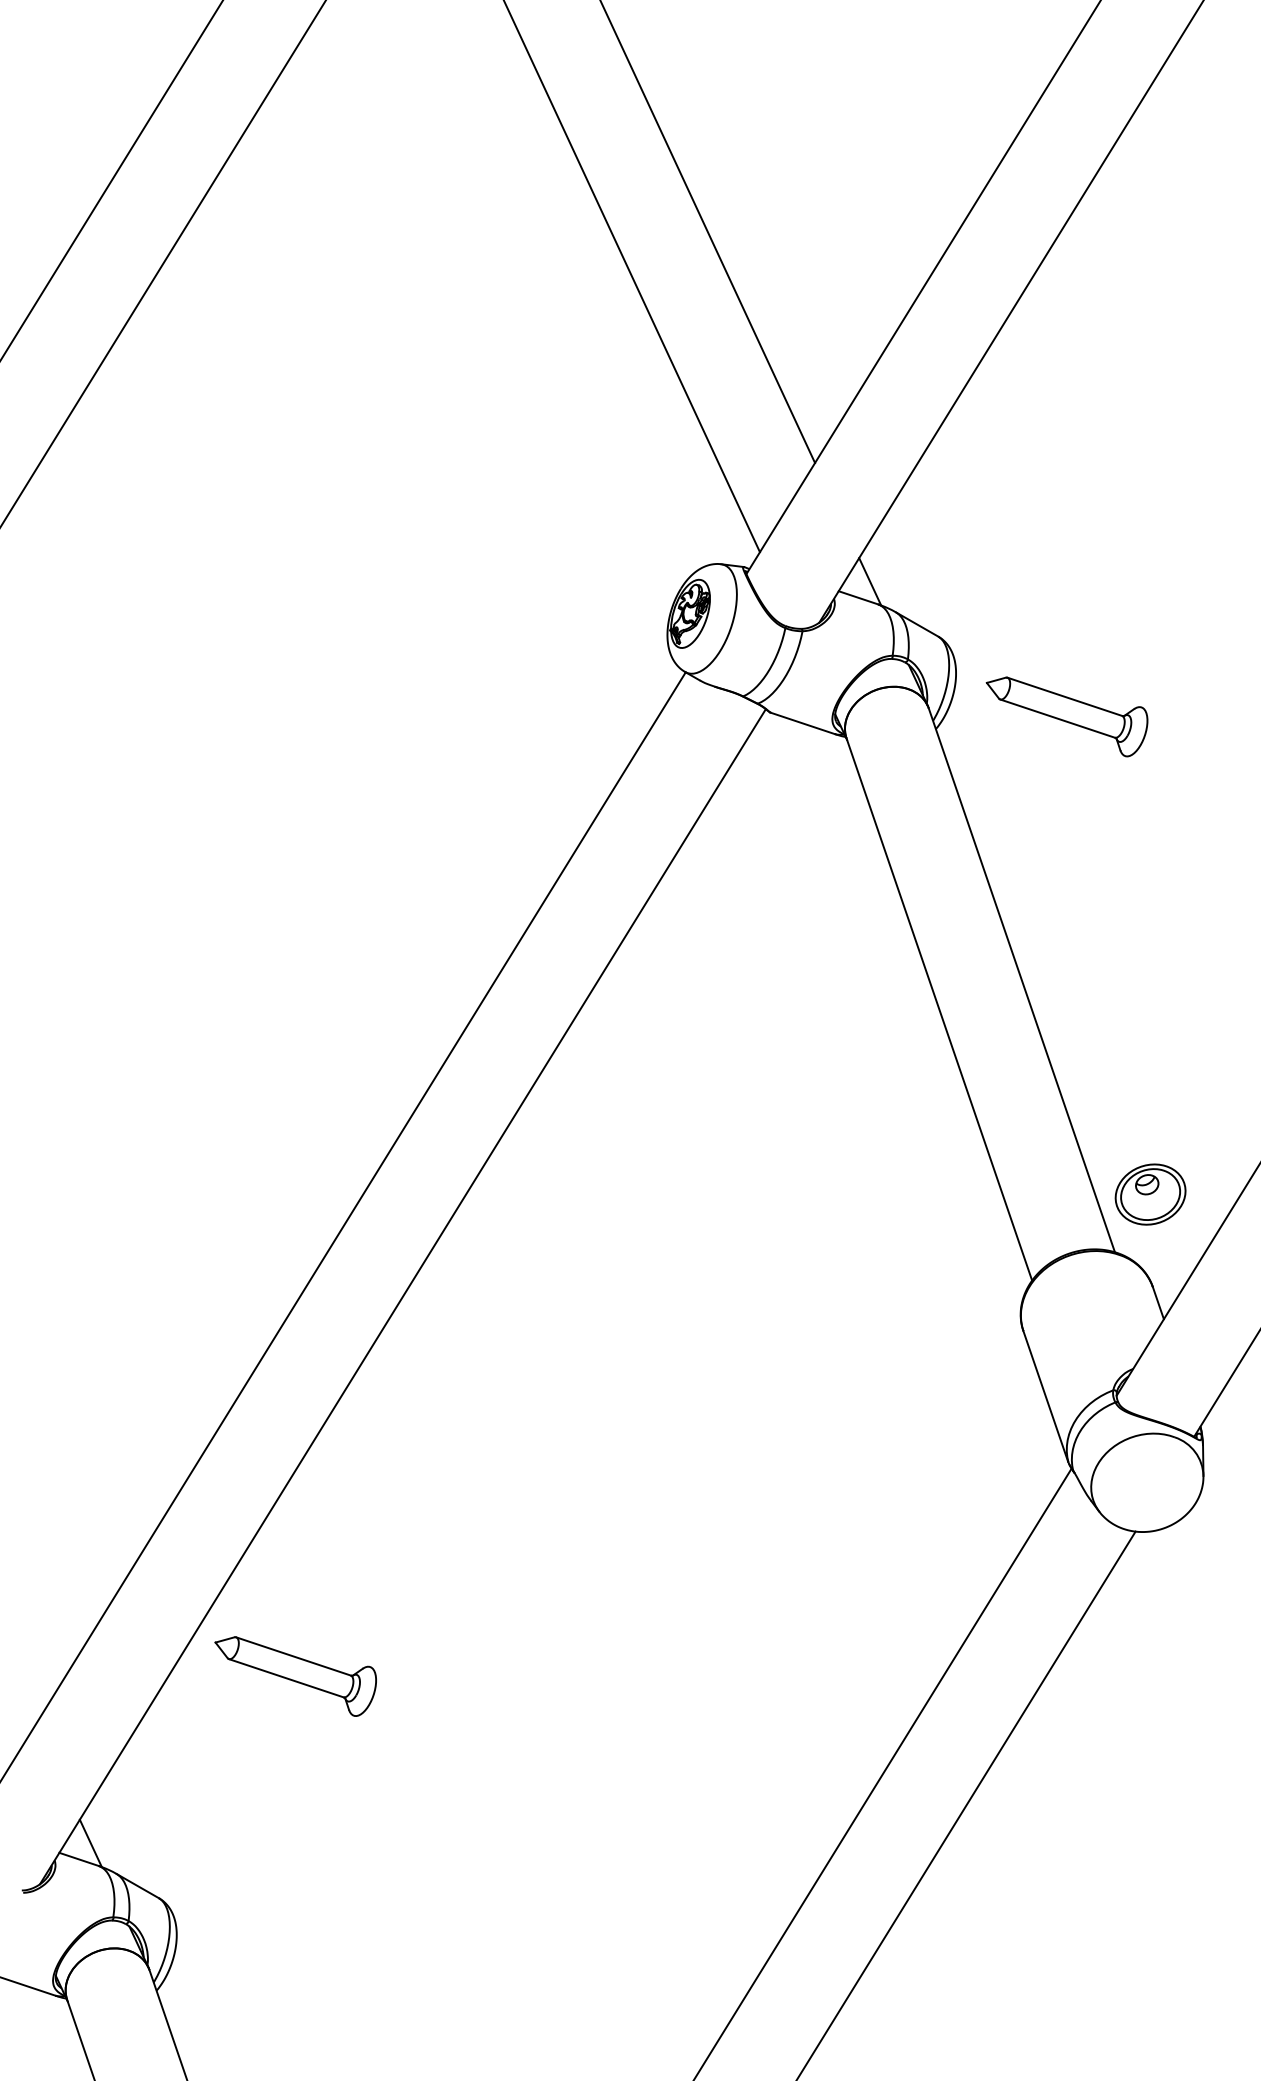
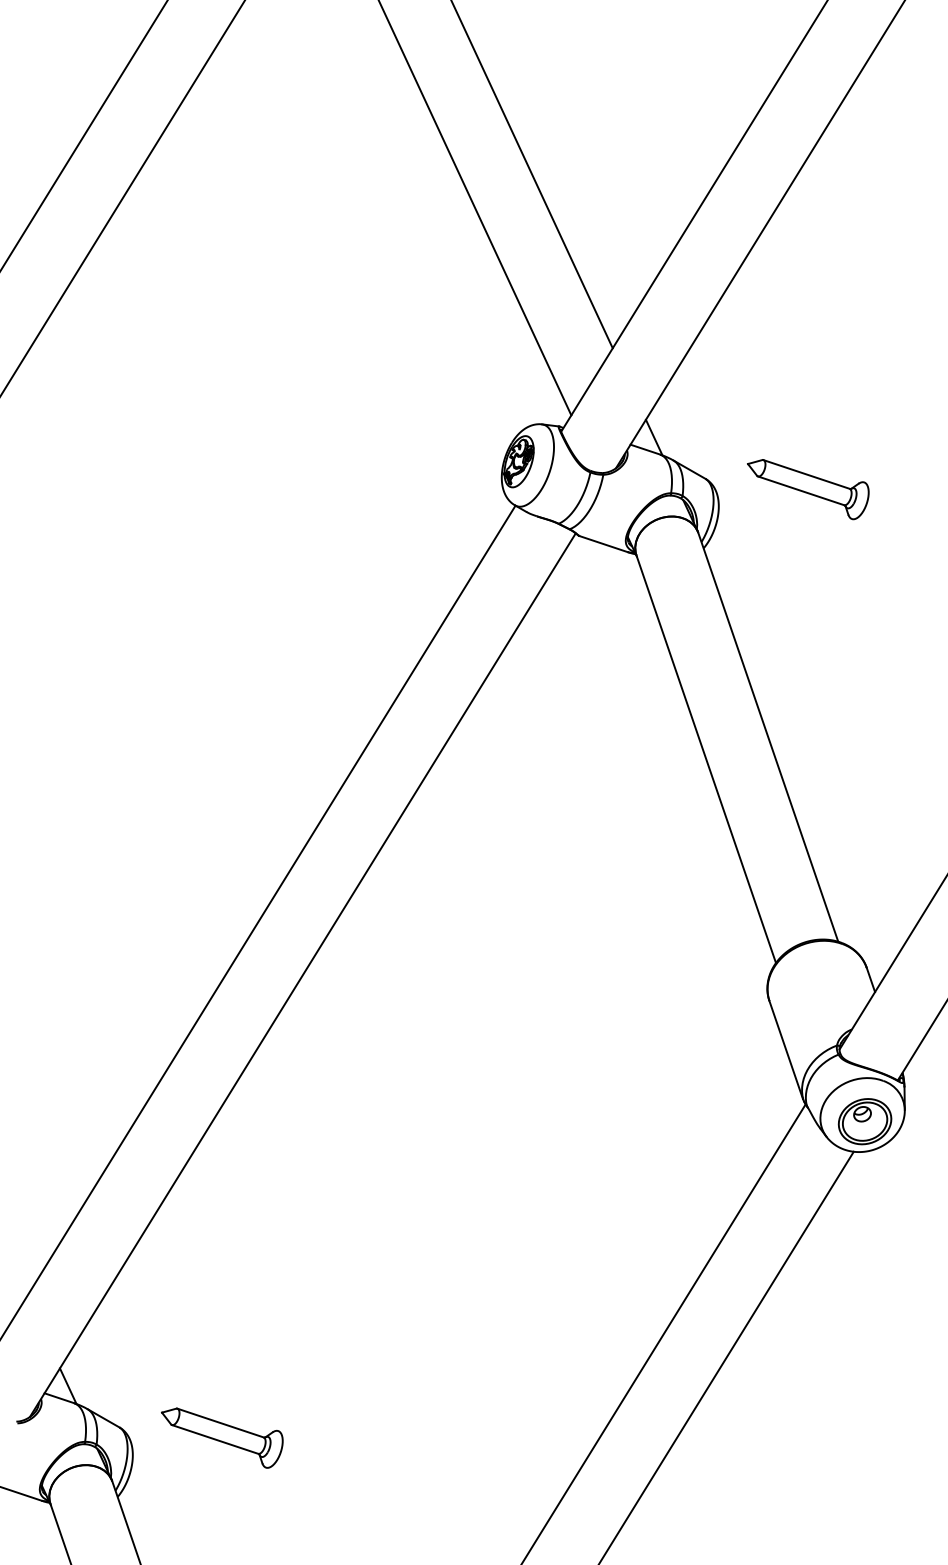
part: (1066, 716) -> (807, 489), moved
part: (1150, 1194) -> (864, 1121), moved
part: (295, 1676) -> (222, 1438), moved

